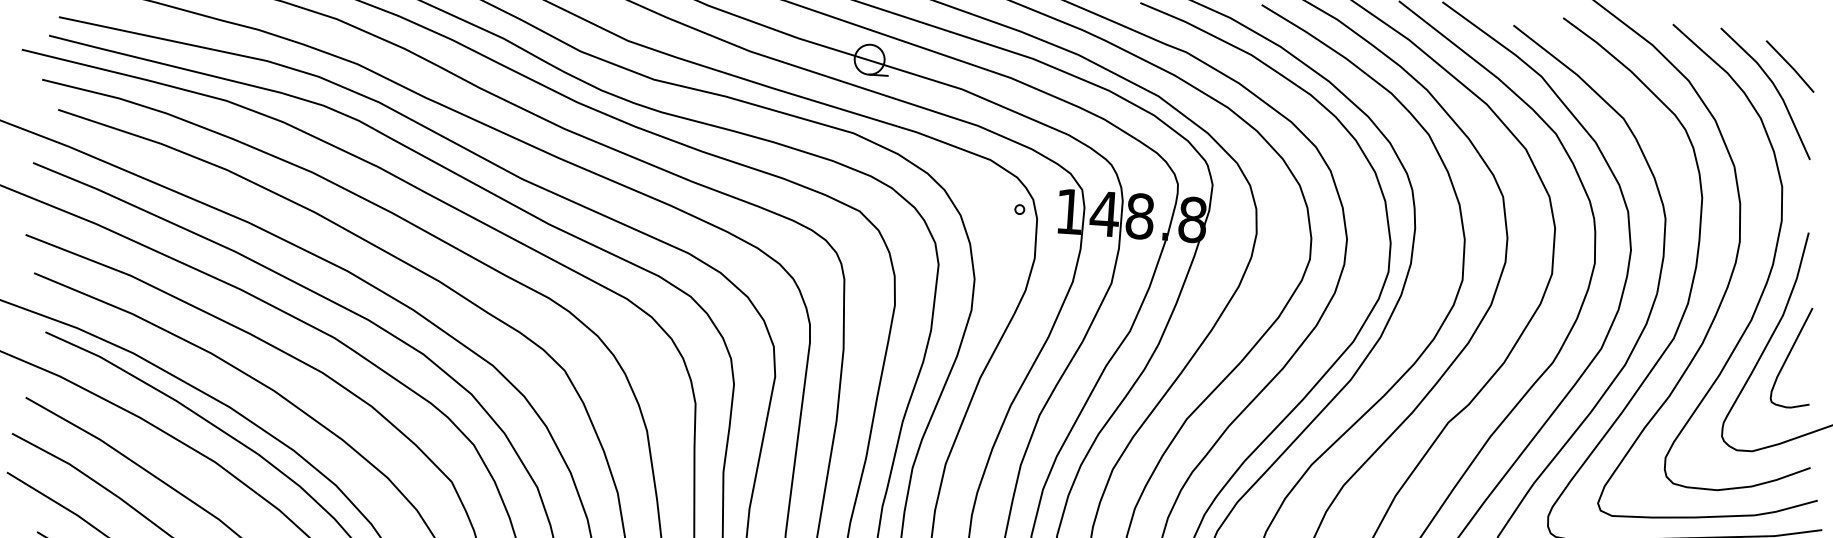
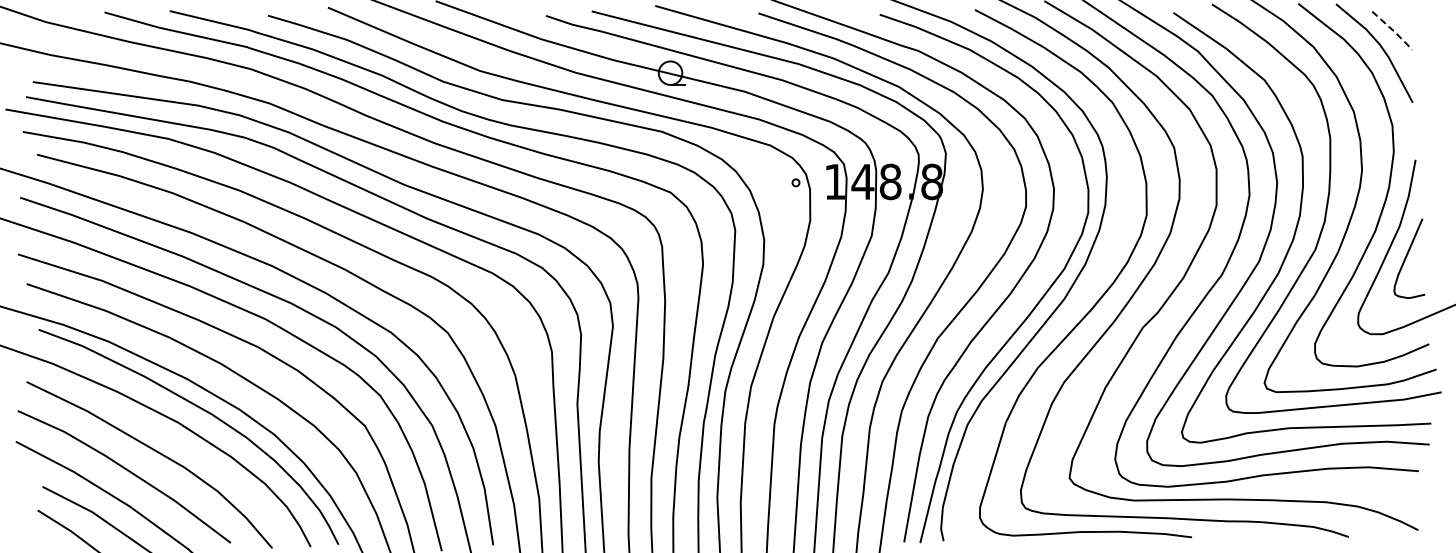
line: (1791, 66) -> (1393, 30), solid -> dashed

